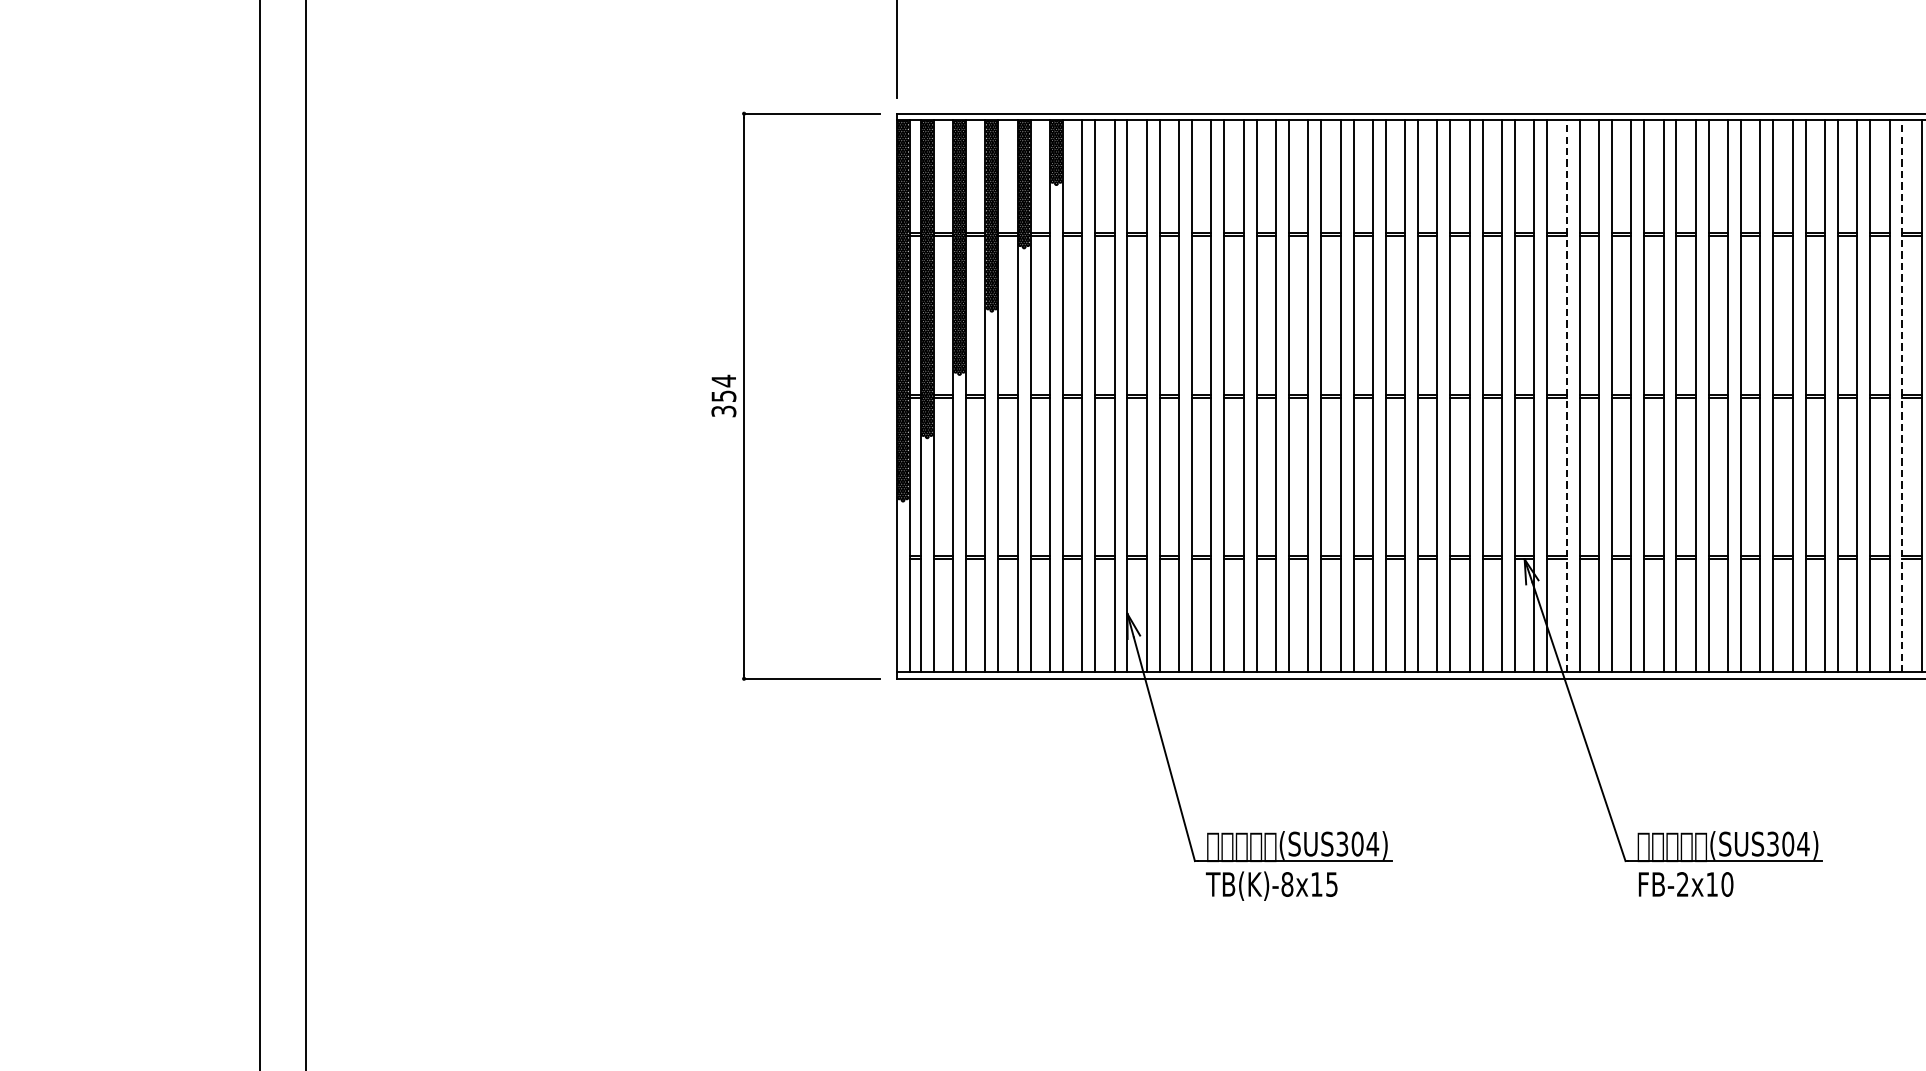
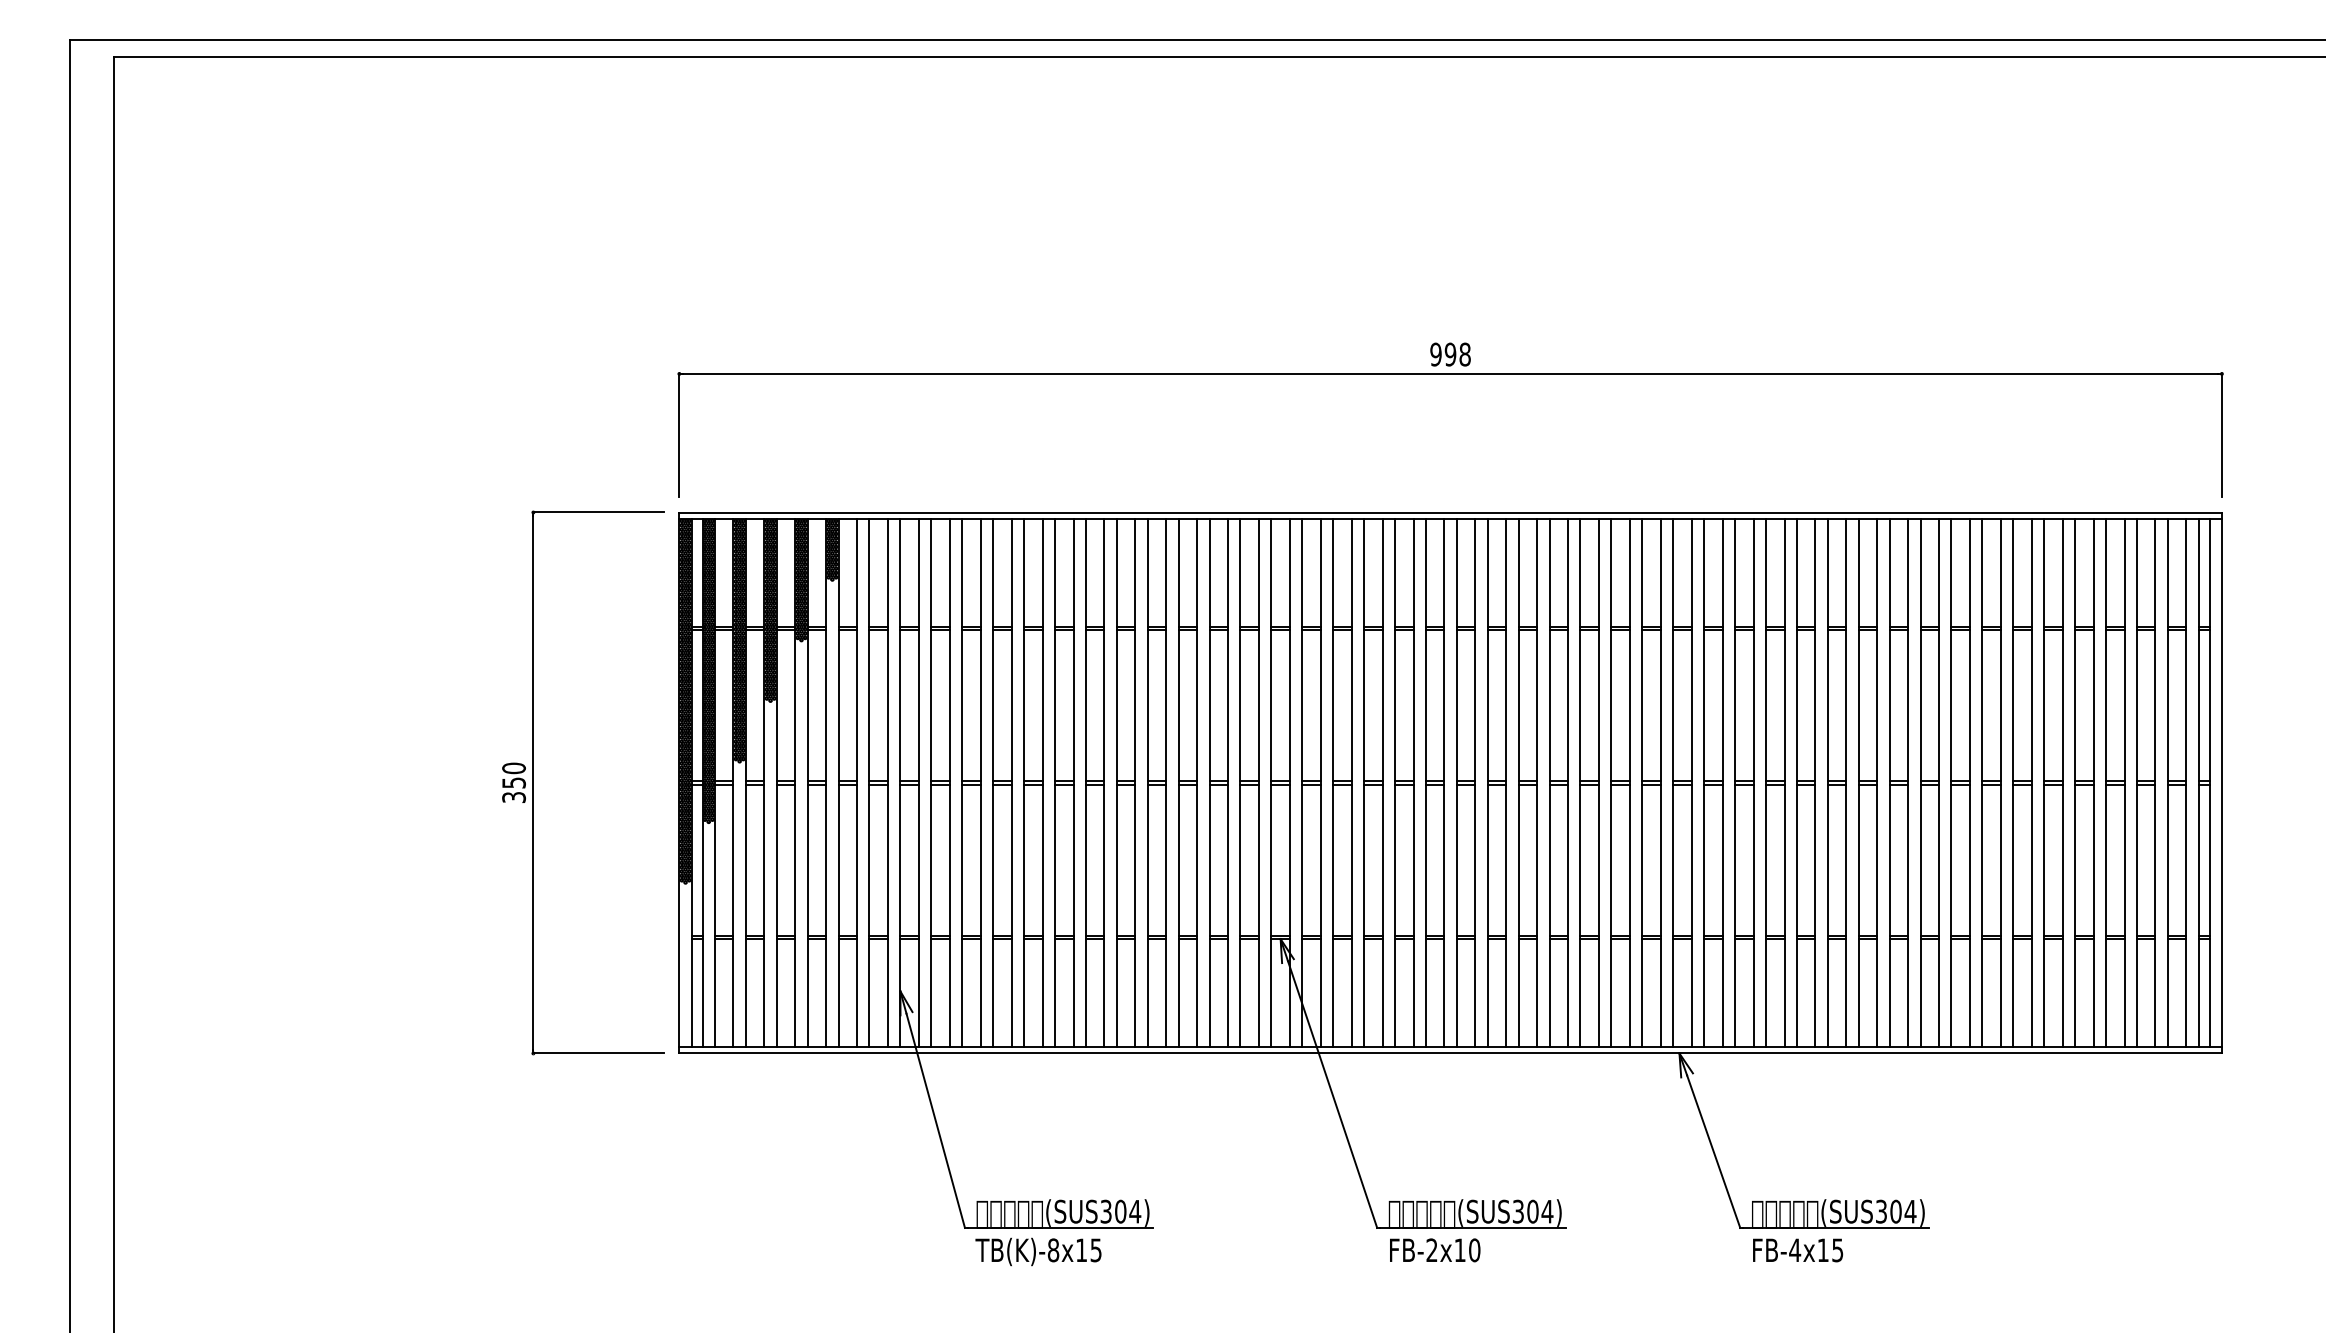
text: (723, 381) -> (513, 768), 354 -> 350
line: (1566, 395) -> (1320, 782), dashed -> solid
line: (1902, 395) -> (1642, 782), dashed -> solid

